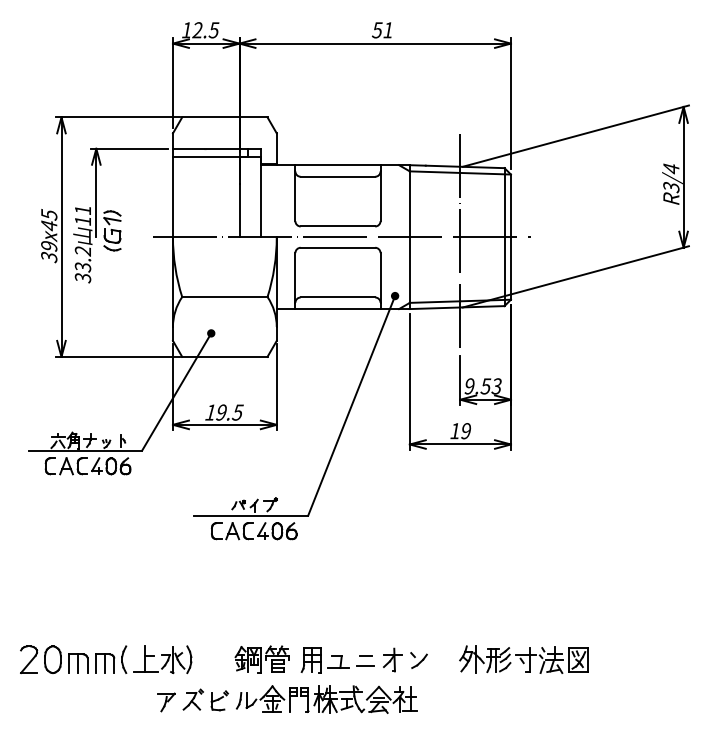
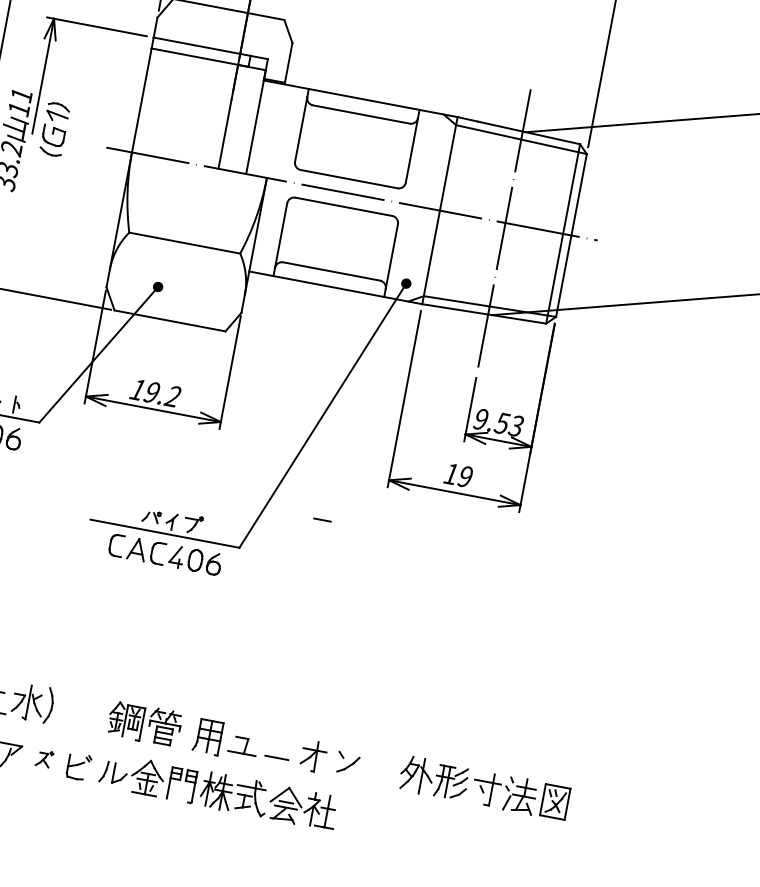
text: (237, 412) -> (172, 396), 19.5 -> 19.2
line: (365, 655) -> (322, 518), moved
part: (192, 699) -> (43, 758), size x0.6

